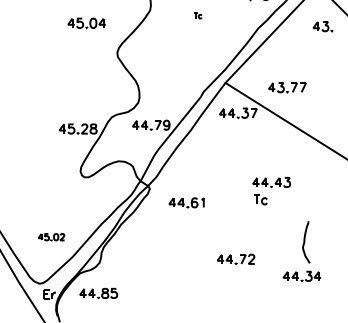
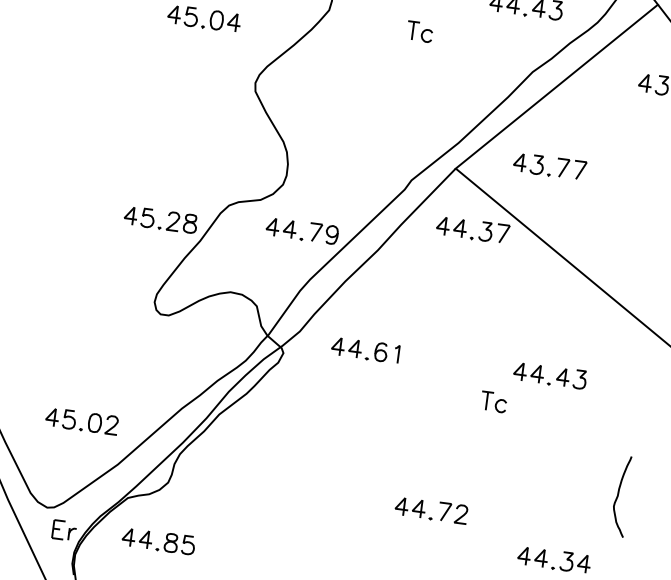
part: (197, 15) -> (419, 31), size x1.67
part: (287, 87) -> (550, 166), moved
part: (271, 182) -> (549, 375), moved
part: (186, 202) -> (365, 349), moved
part: (51, 236) -> (82, 419), size x1.43
curve: (305, 242) -> (620, 496), moved

